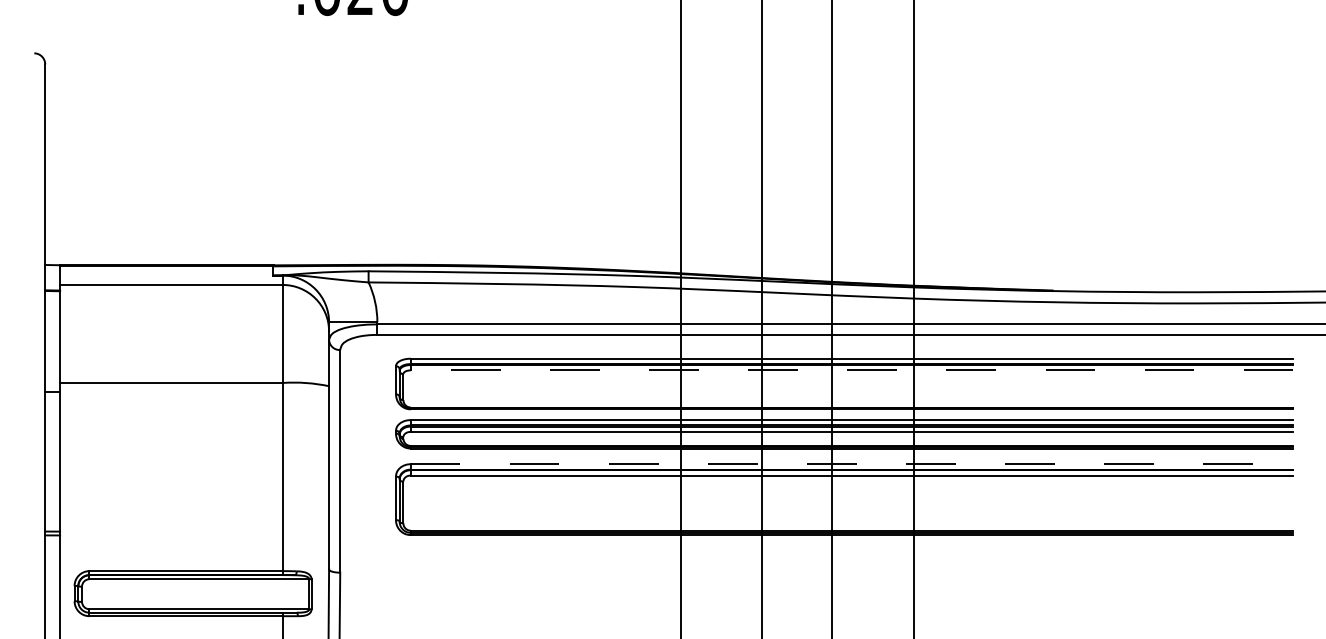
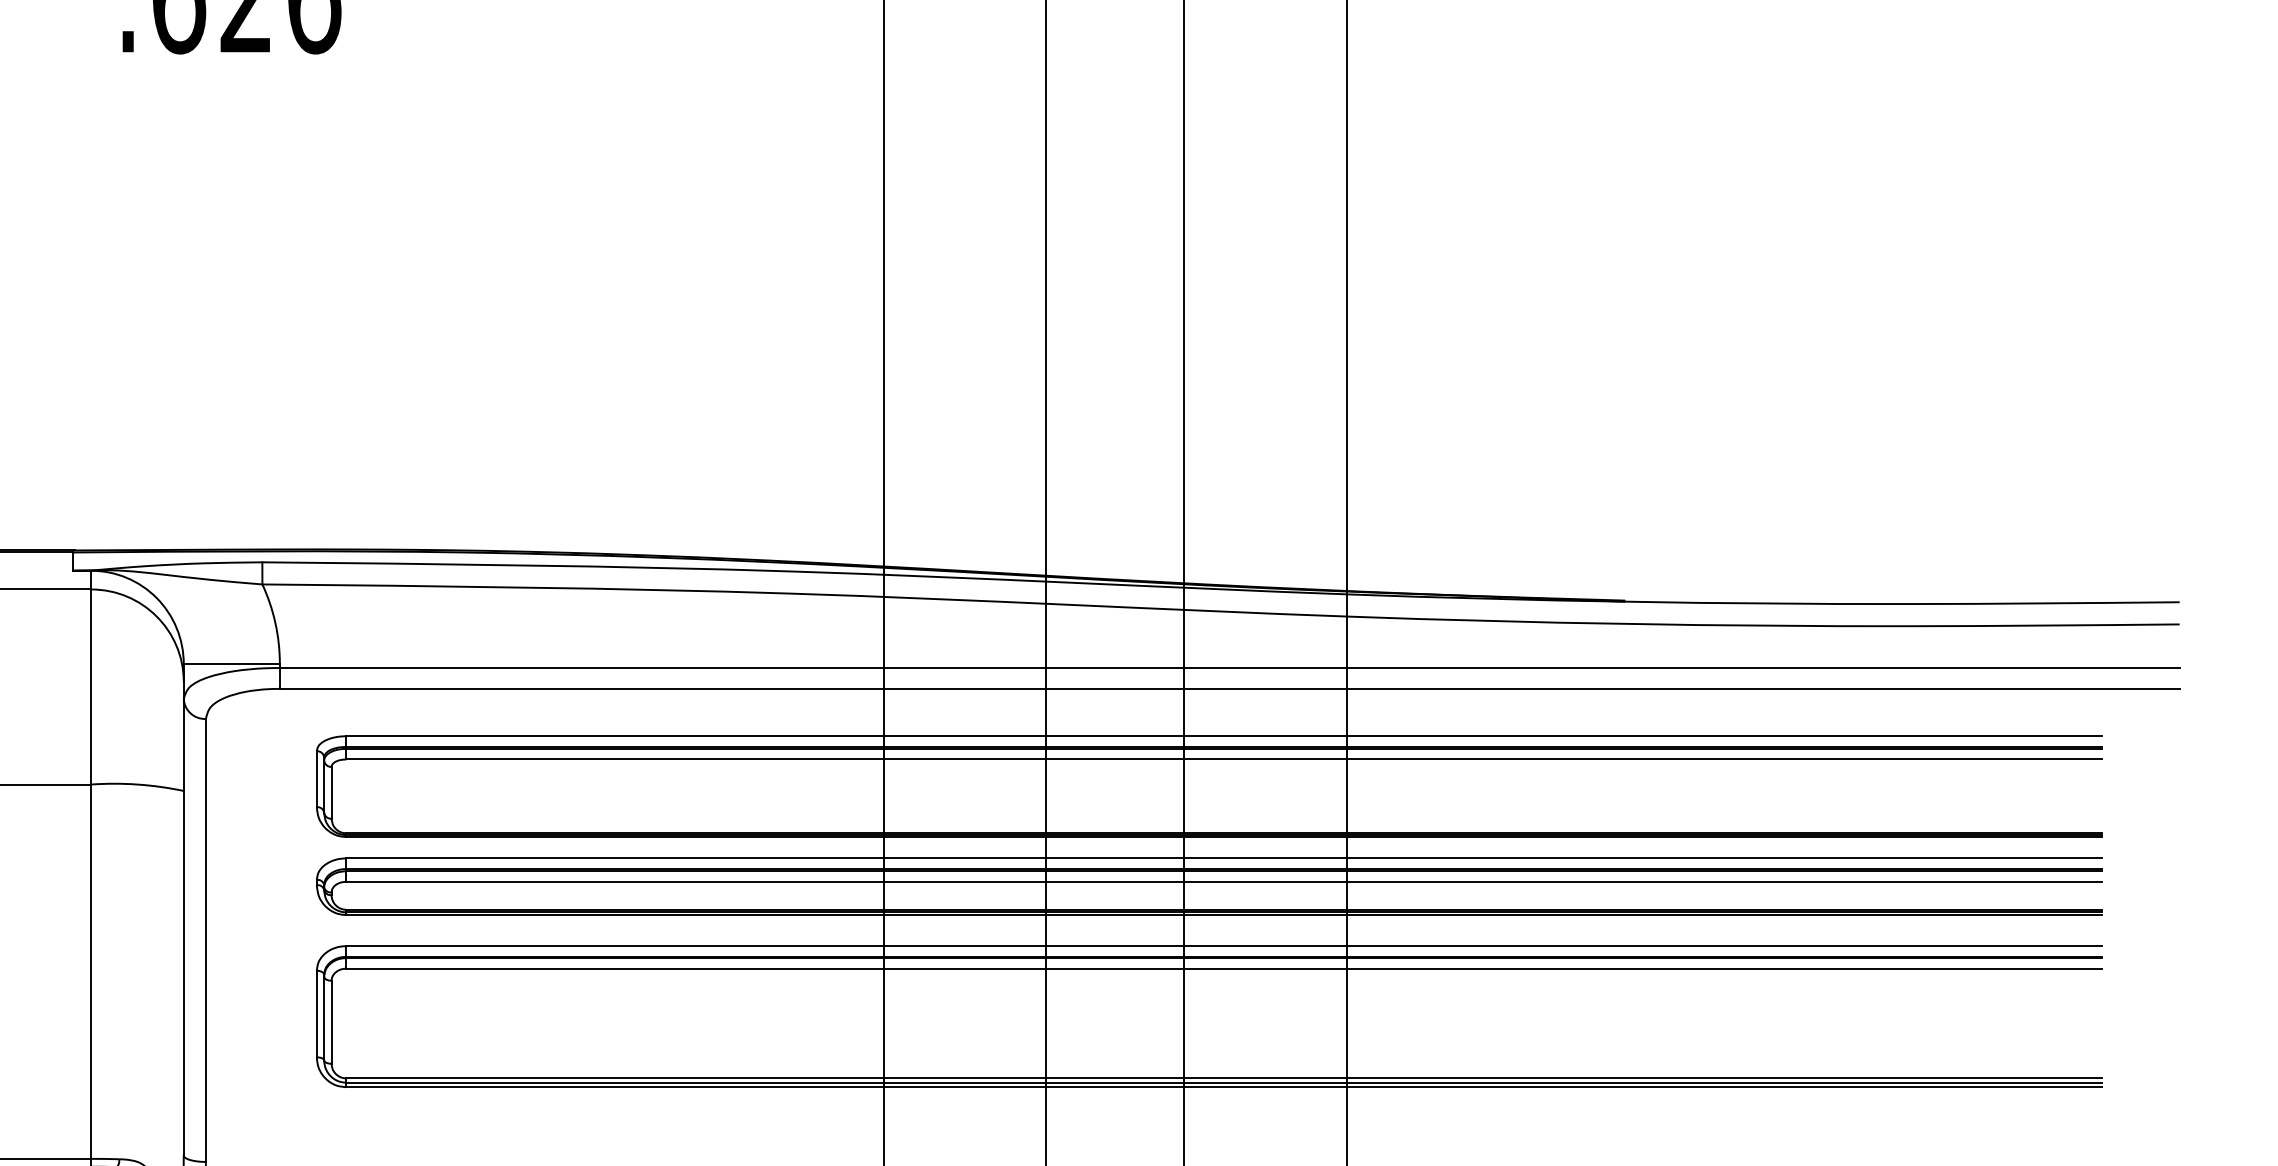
line: (851, 370) -> (1223, 759), dashed -> solid
line: (852, 464) -> (1225, 946), dashed -> solid

